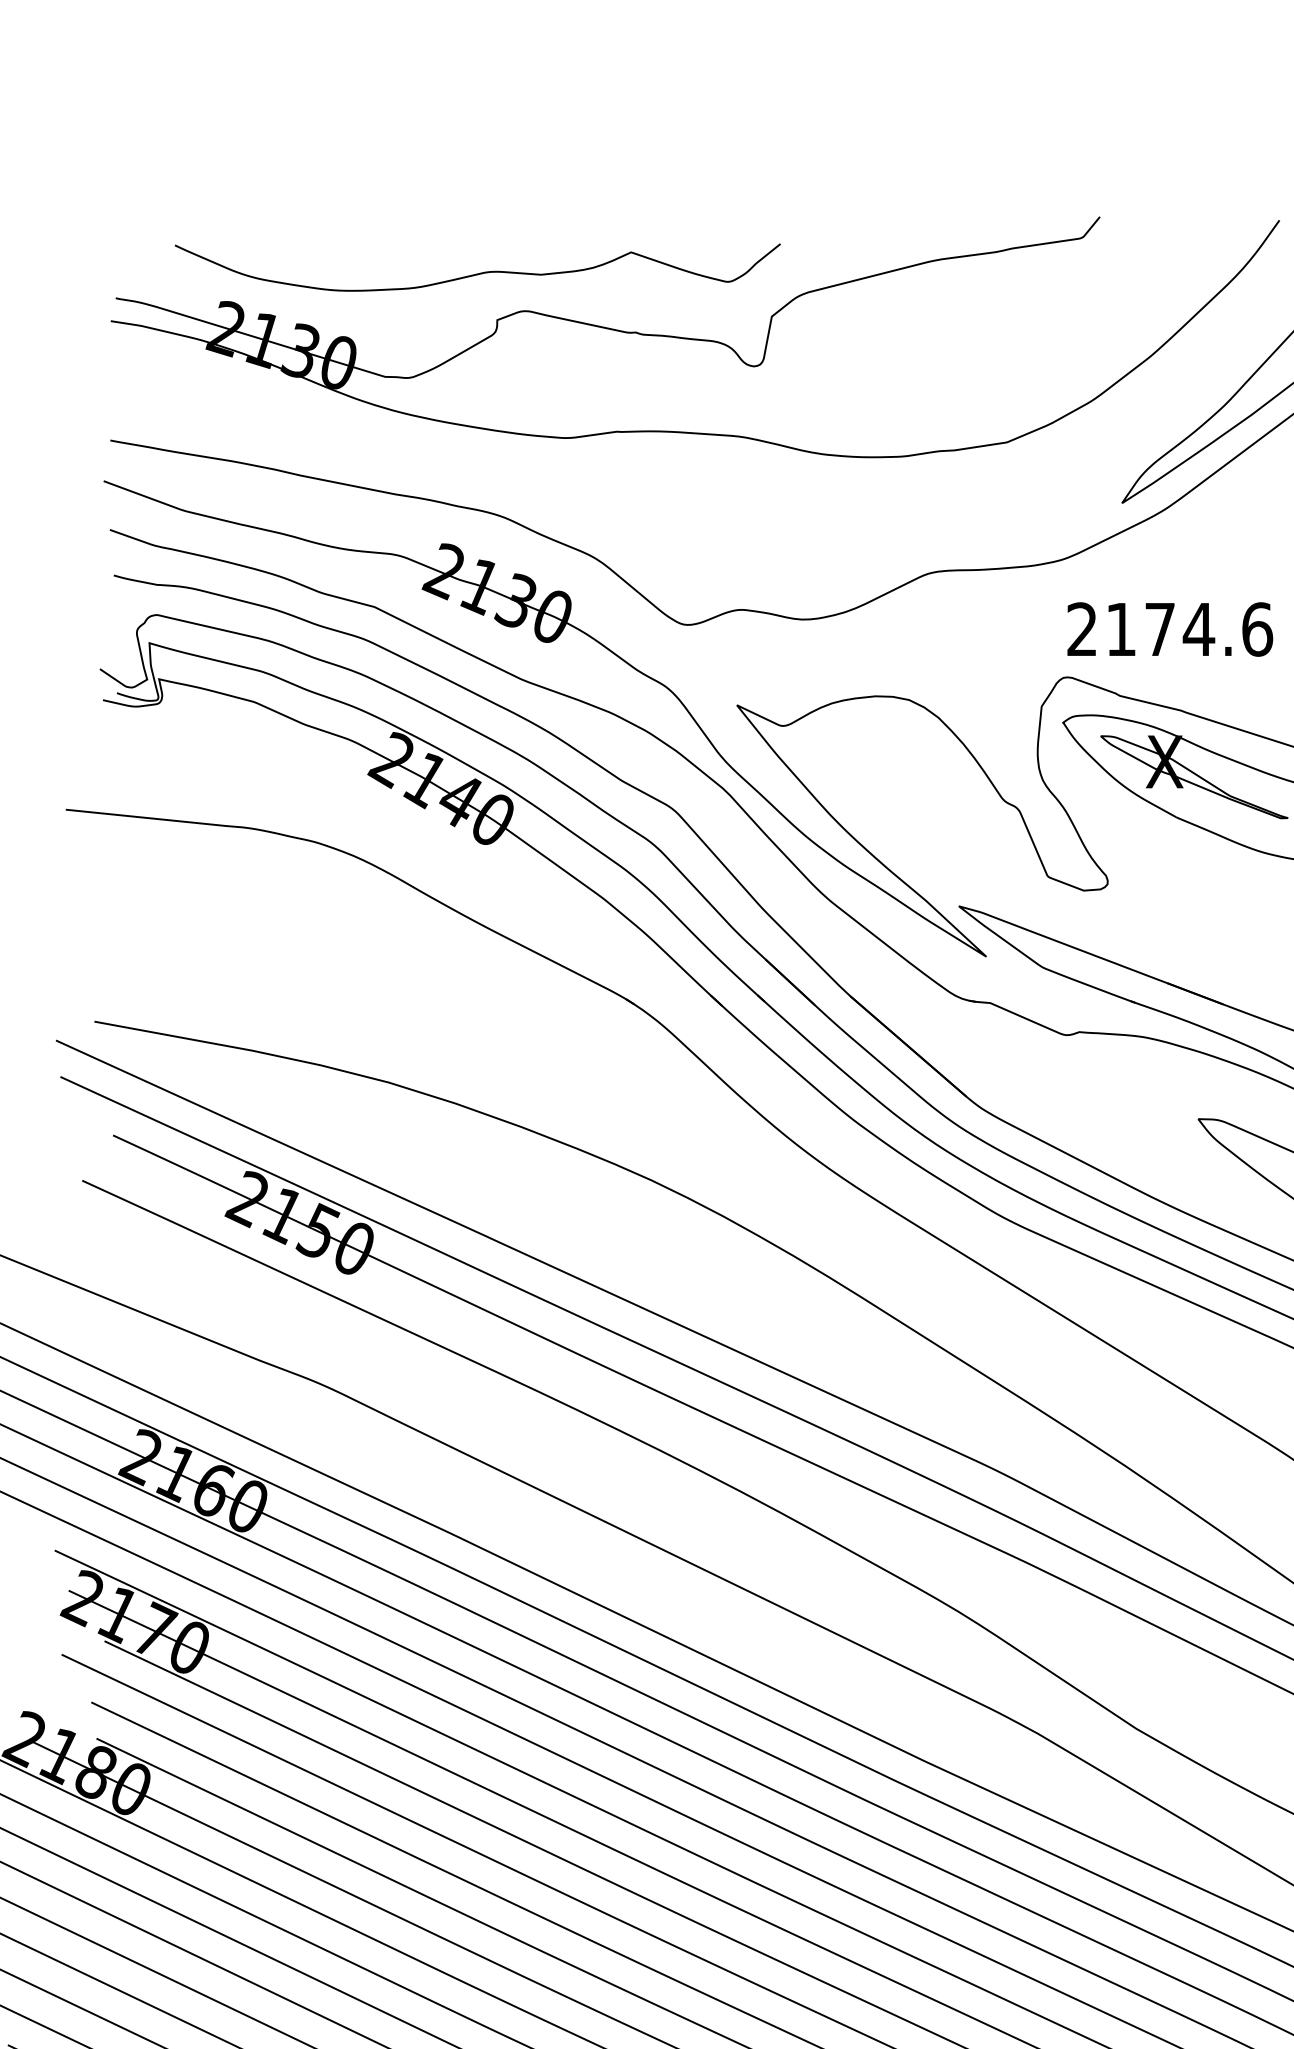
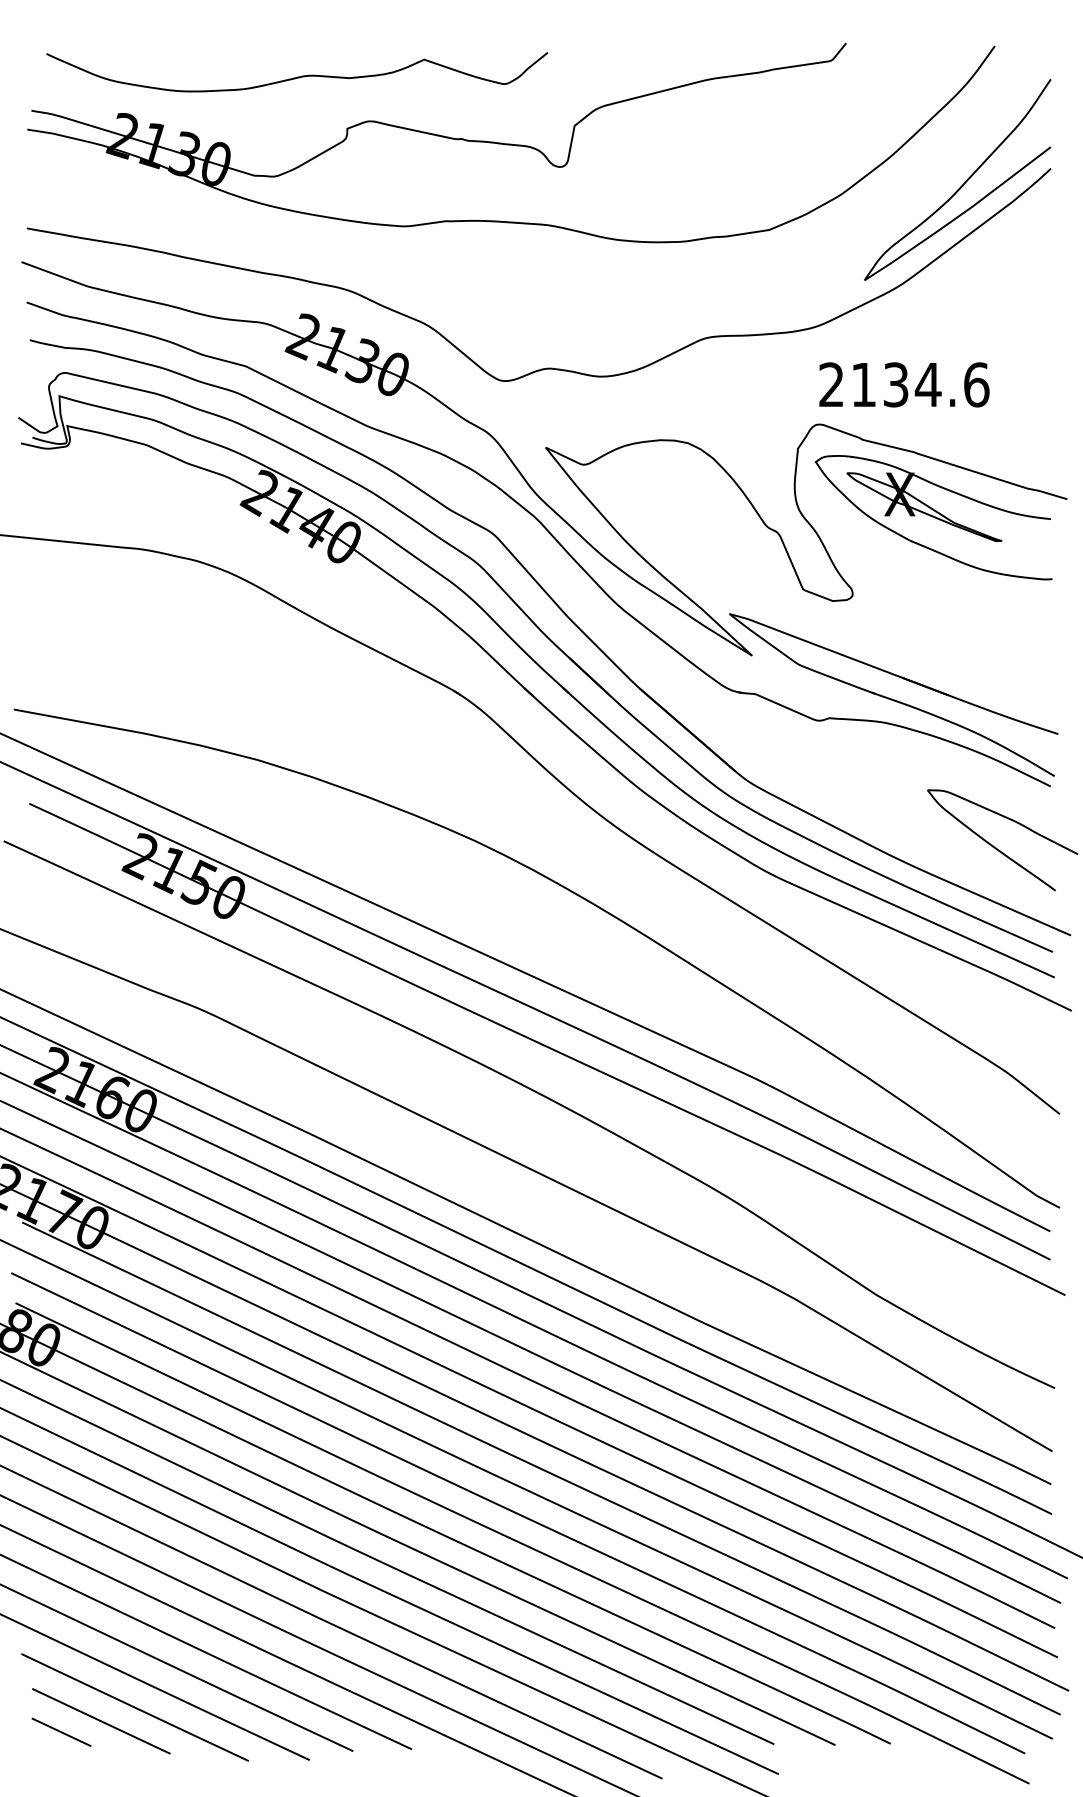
curve: (478, 272) -> (297, 76), moved
text: (1160, 629) -> (896, 384), 2174.6 -> 2134.6

